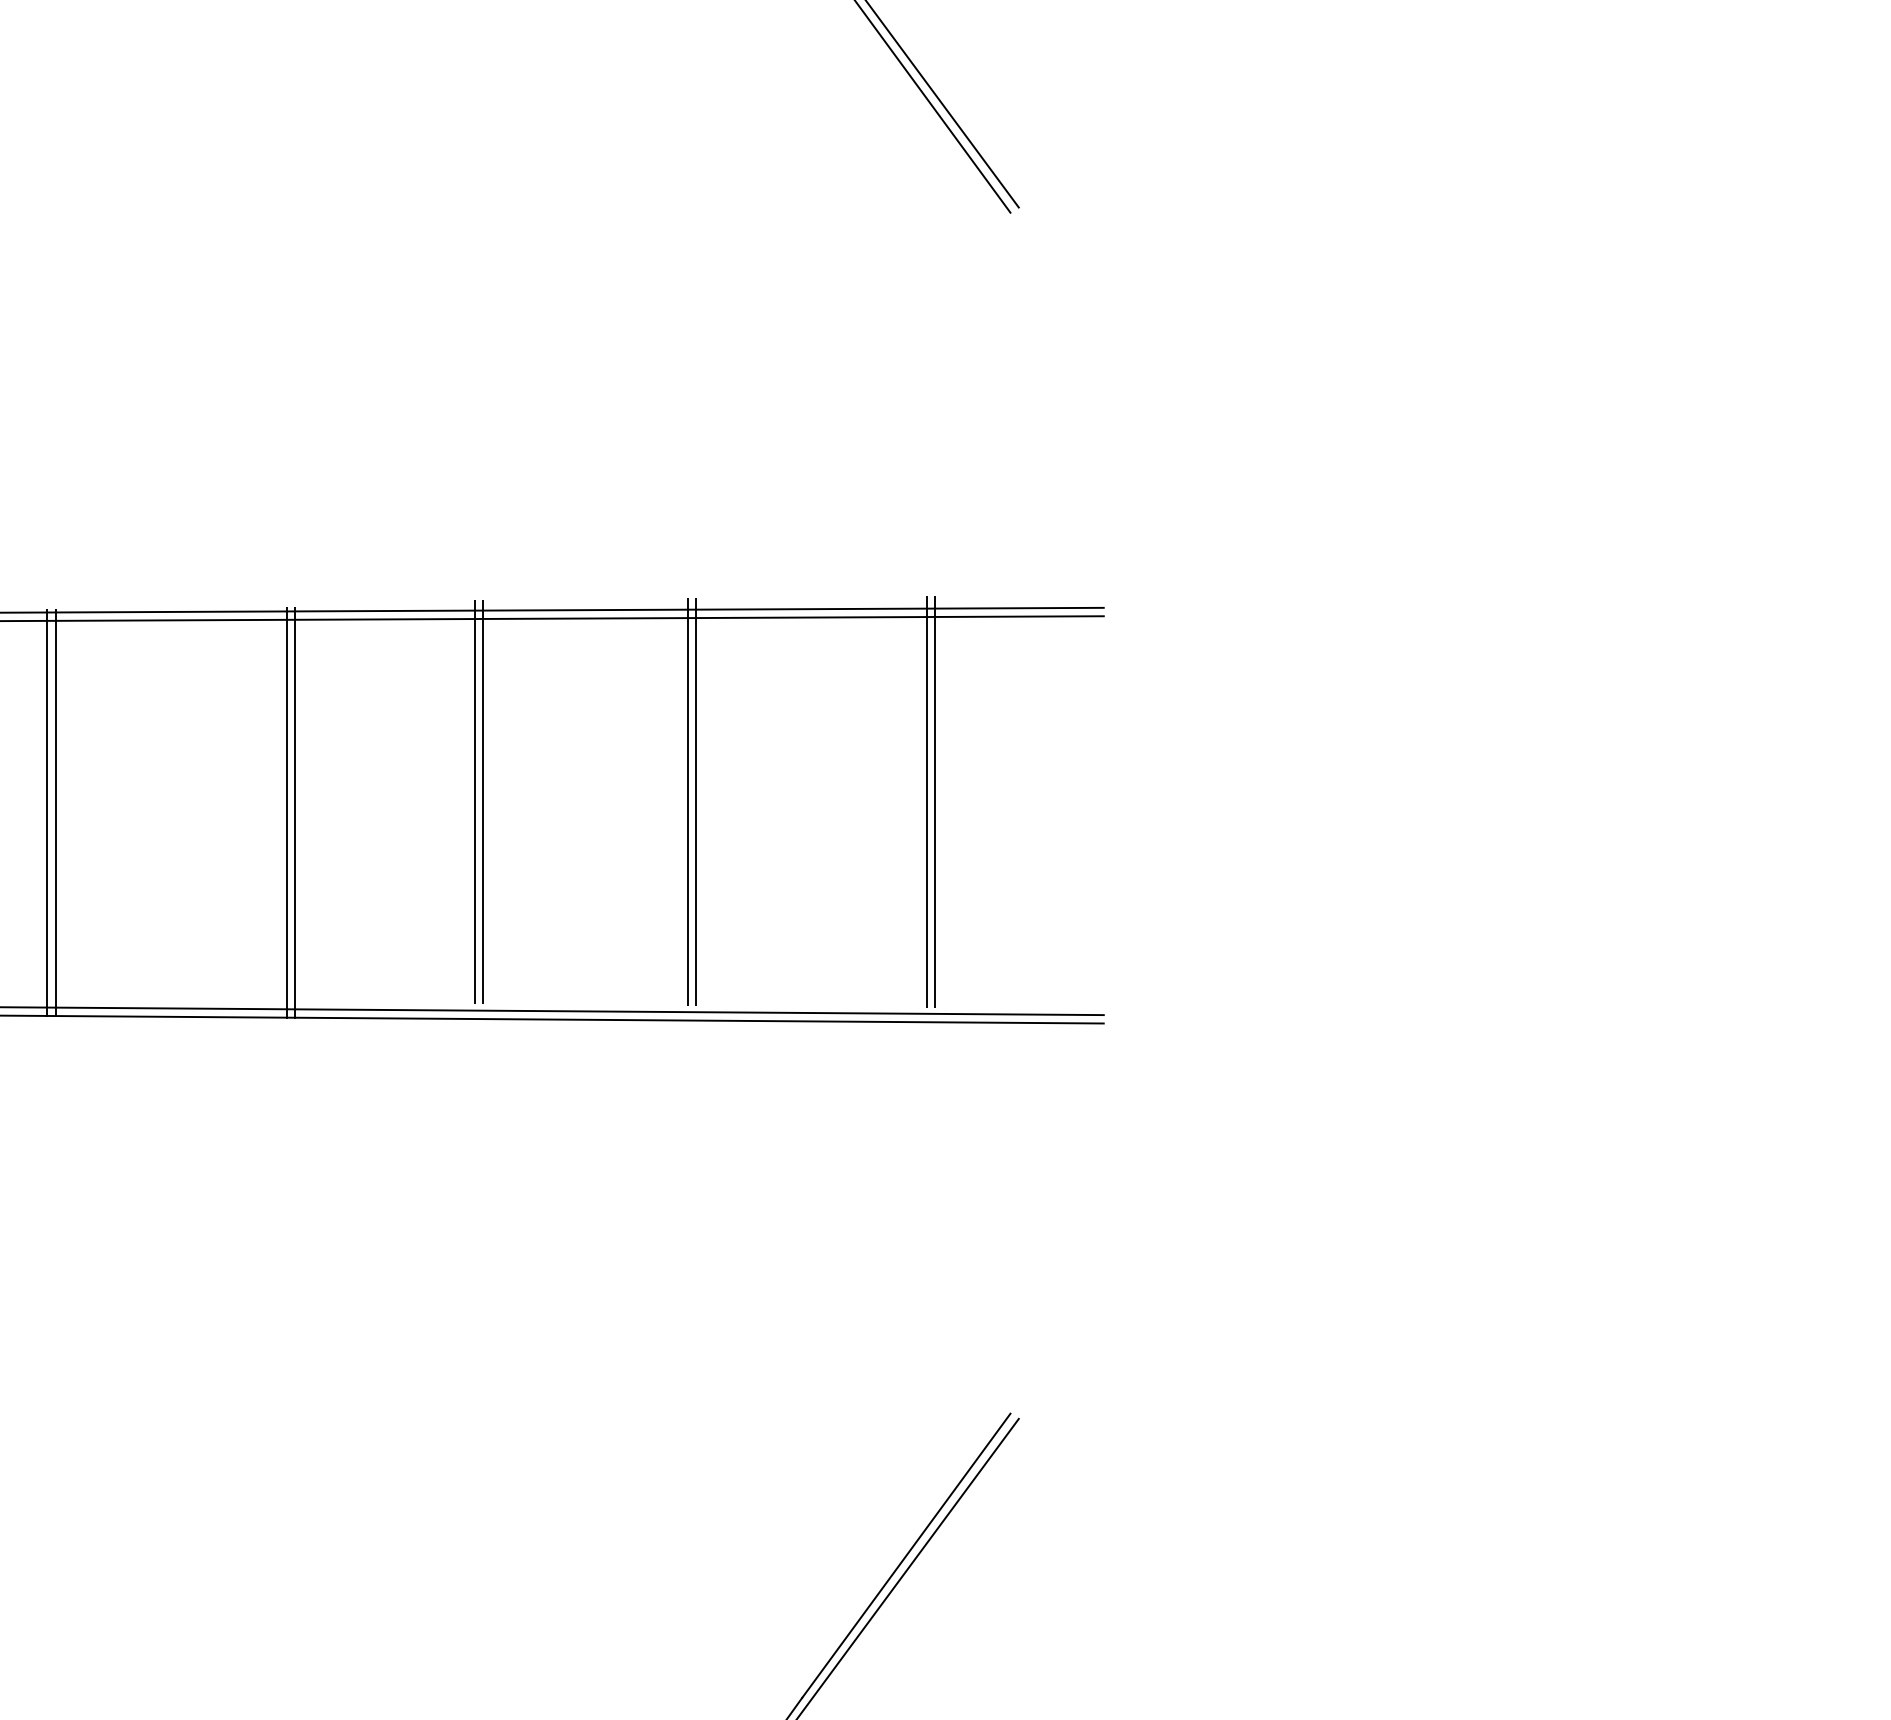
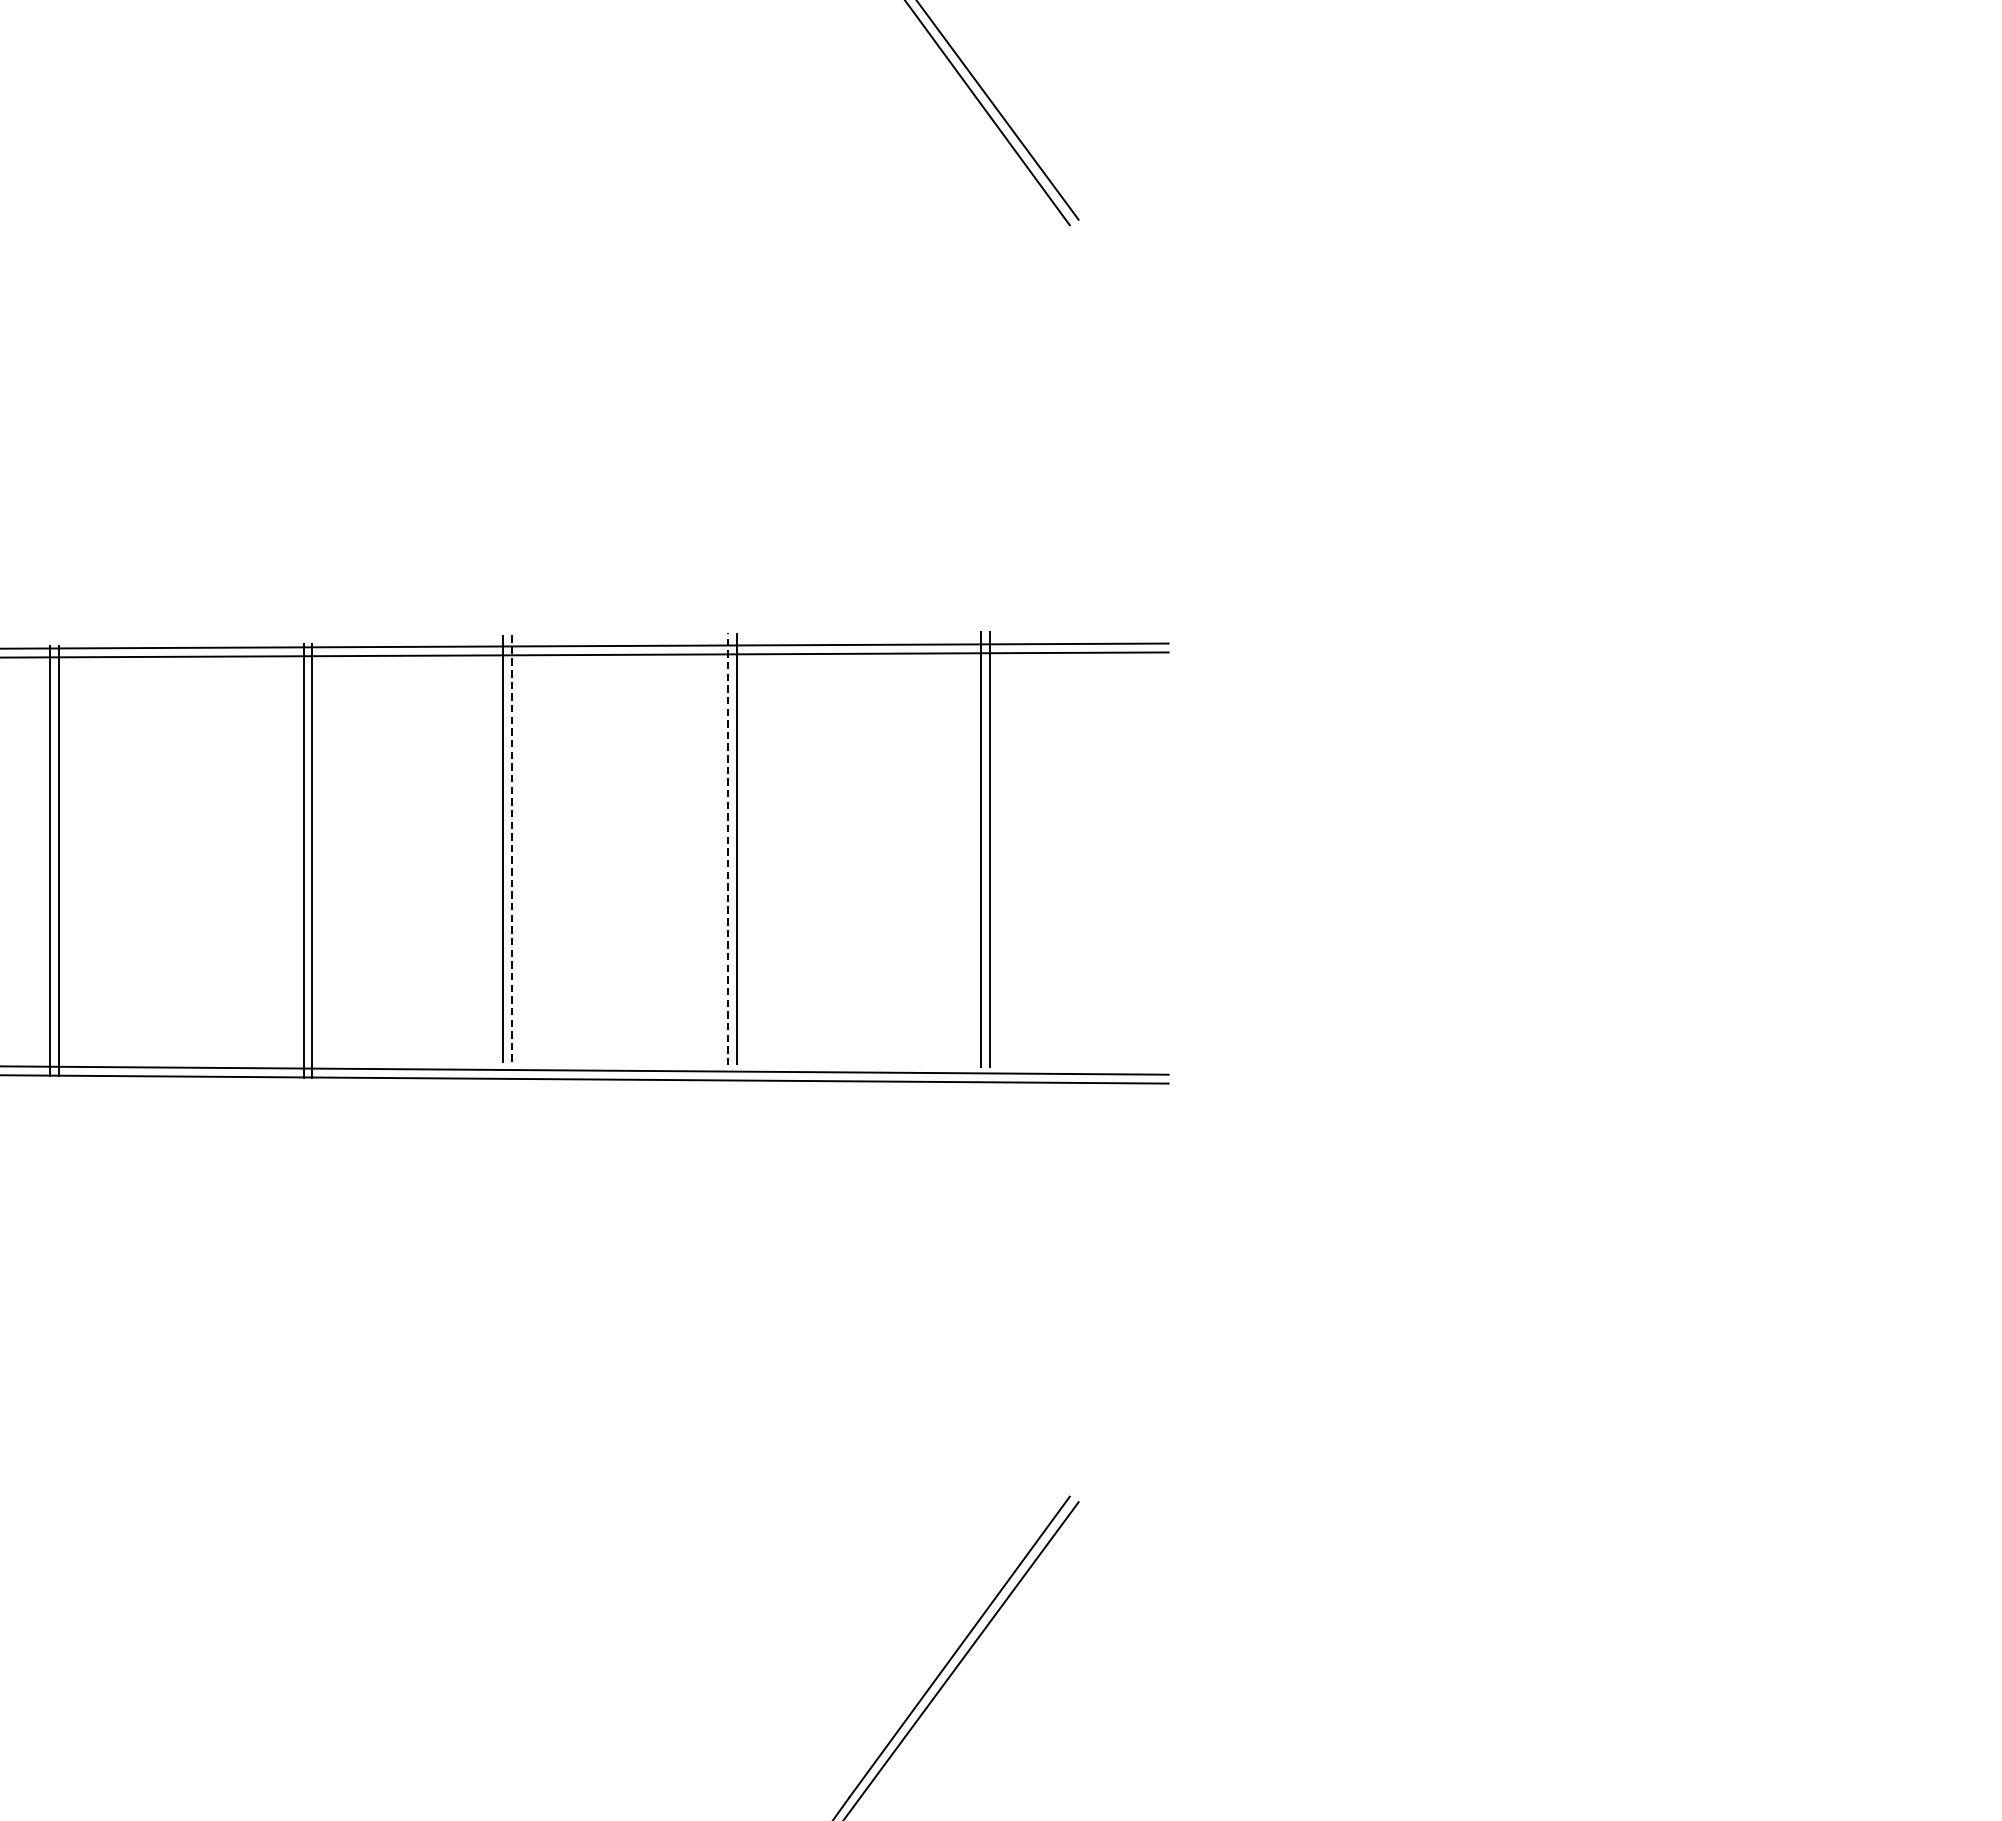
line: (687, 801) -> (727, 848), solid -> dashed
line: (483, 802) -> (511, 849), solid -> dashed

